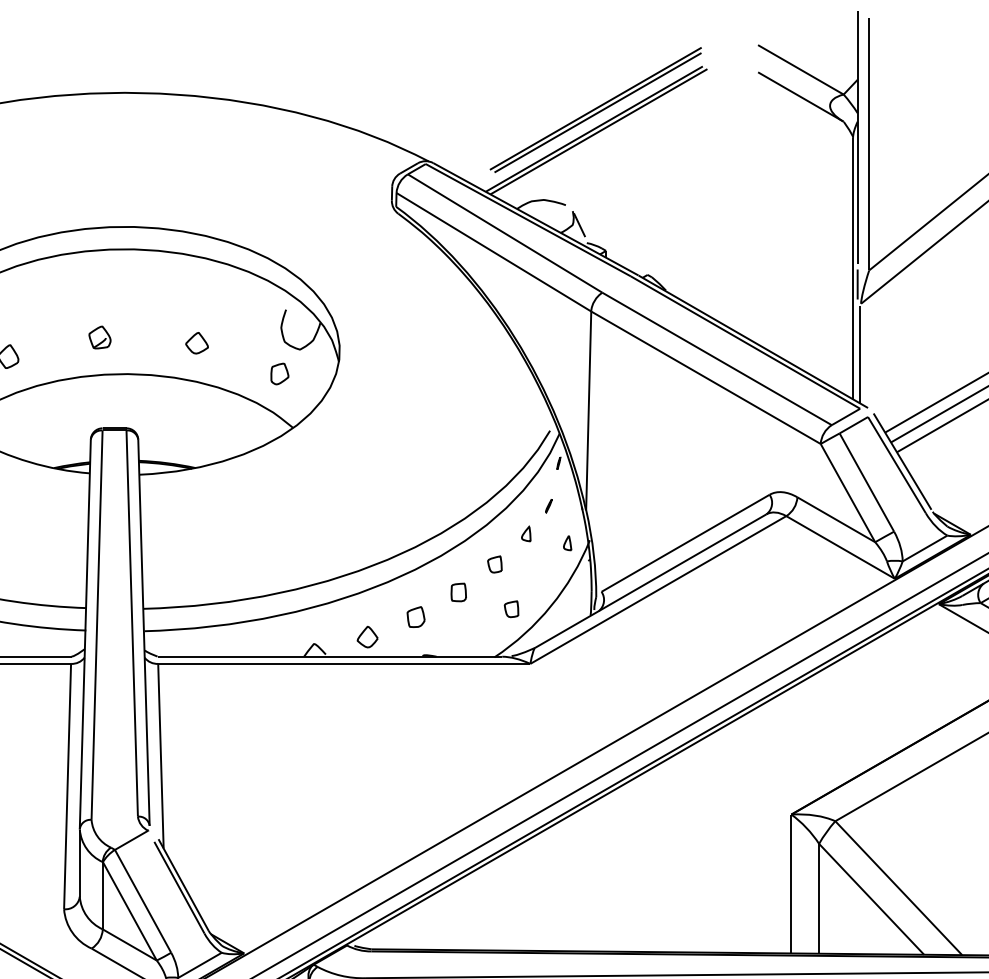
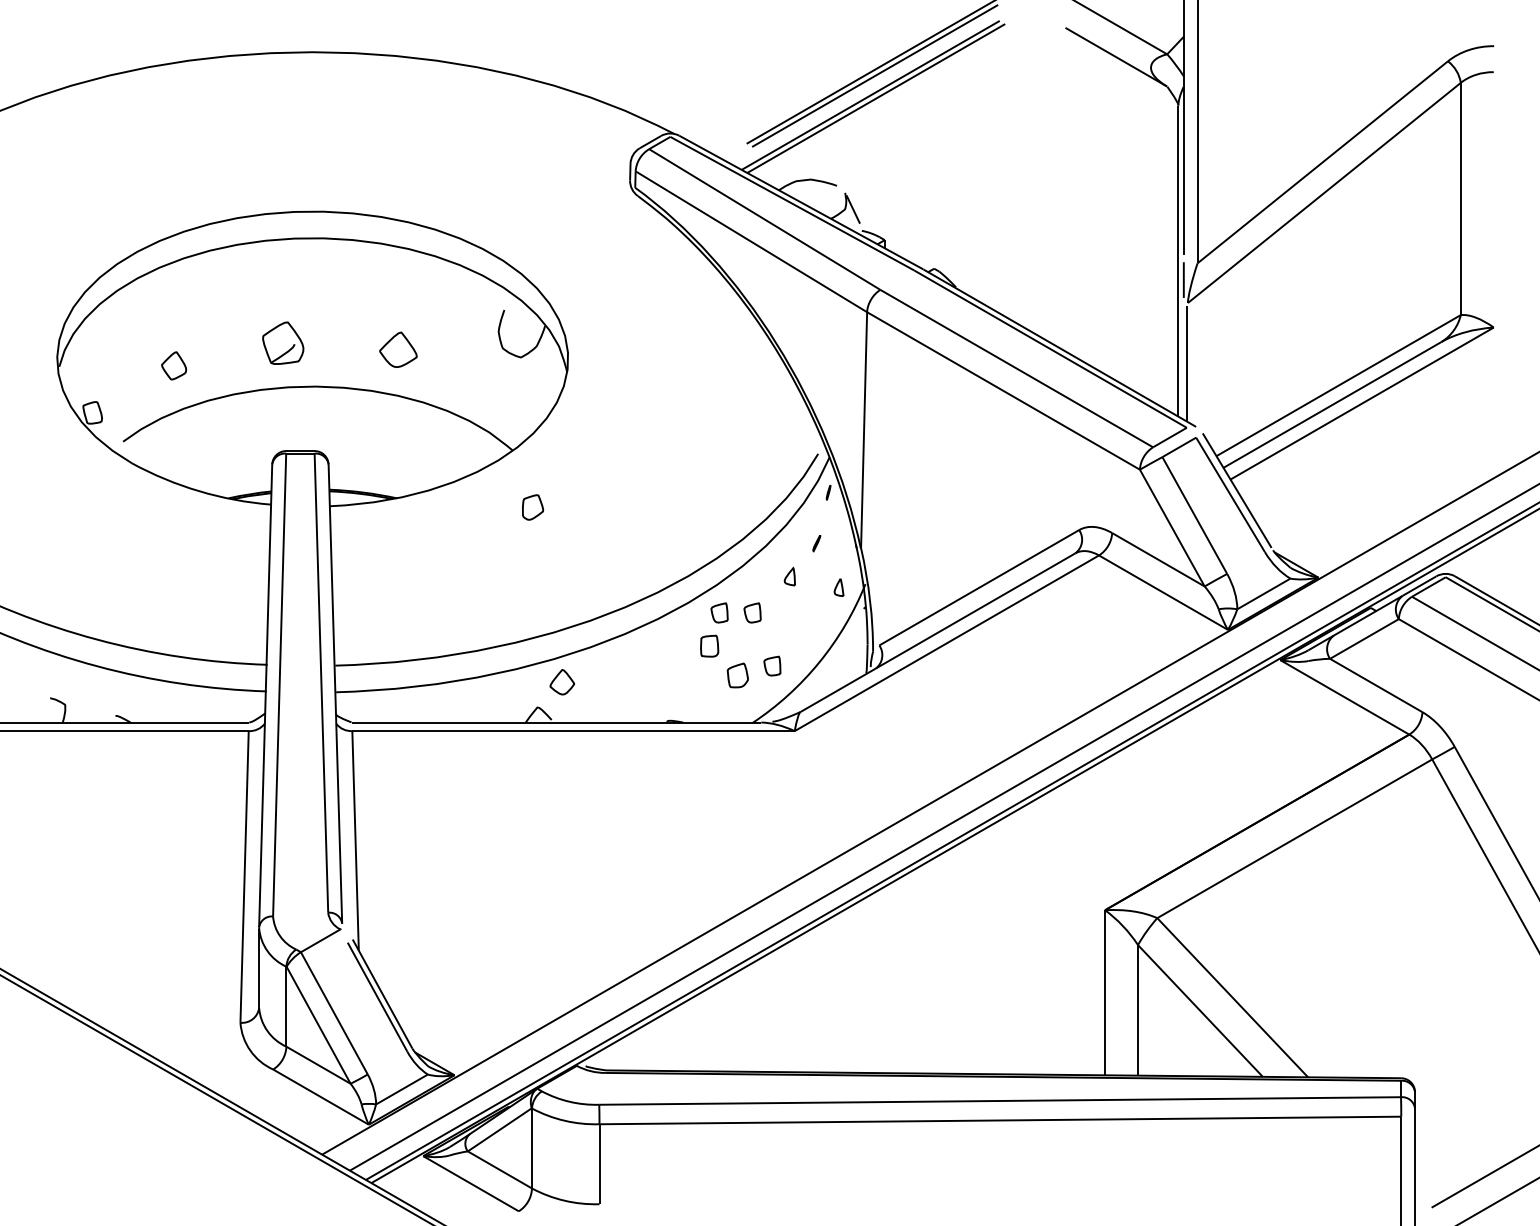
part: (99, 336) -> (282, 342), size x1.6
part: (197, 342) -> (398, 349), size x1.4
part: (279, 374) -> (532, 507), moved
part: (467, 564) -> (719, 612), added
part: (415, 617) -> (737, 675), moved
part: (366, 637) -> (561, 682), moved

